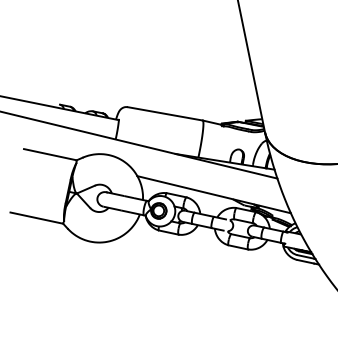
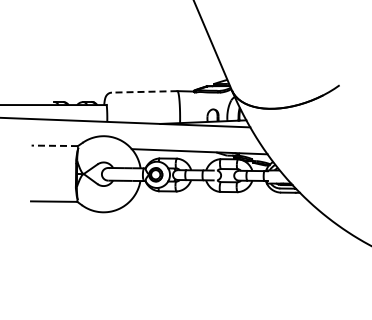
line: (165, 113) -> (144, 91), solid -> dashed
line: (50, 154) -> (54, 145), solid -> dashed

